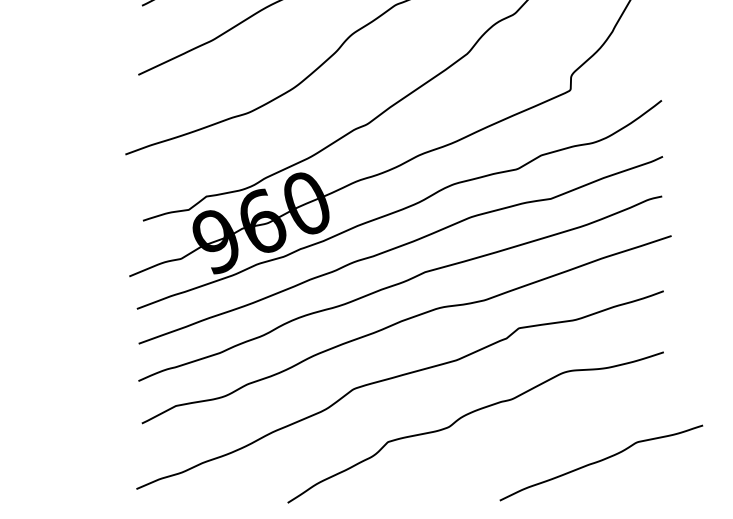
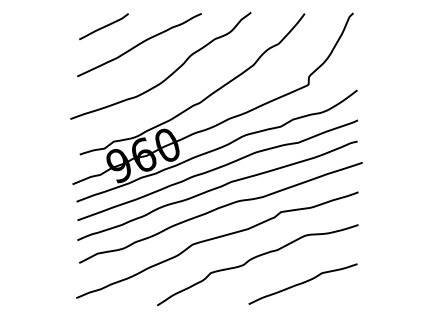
curve: (600, 461) -> (302, 283), moved

